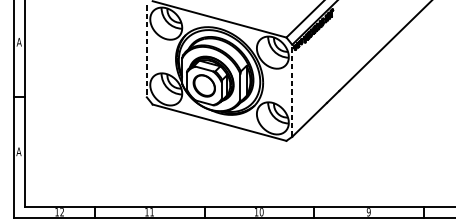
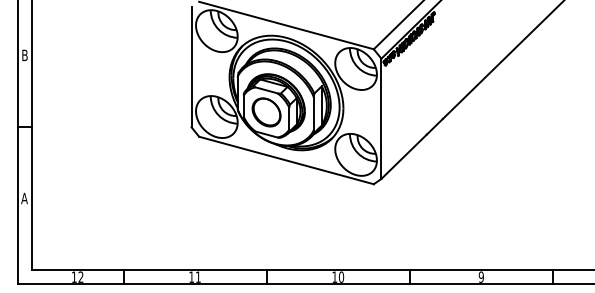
text: (18, 42) -> (24, 55), A -> B
line: (146, 51) -> (191, 67), dashed -> solid
line: (292, 90) -> (381, 118), dashed -> solid

